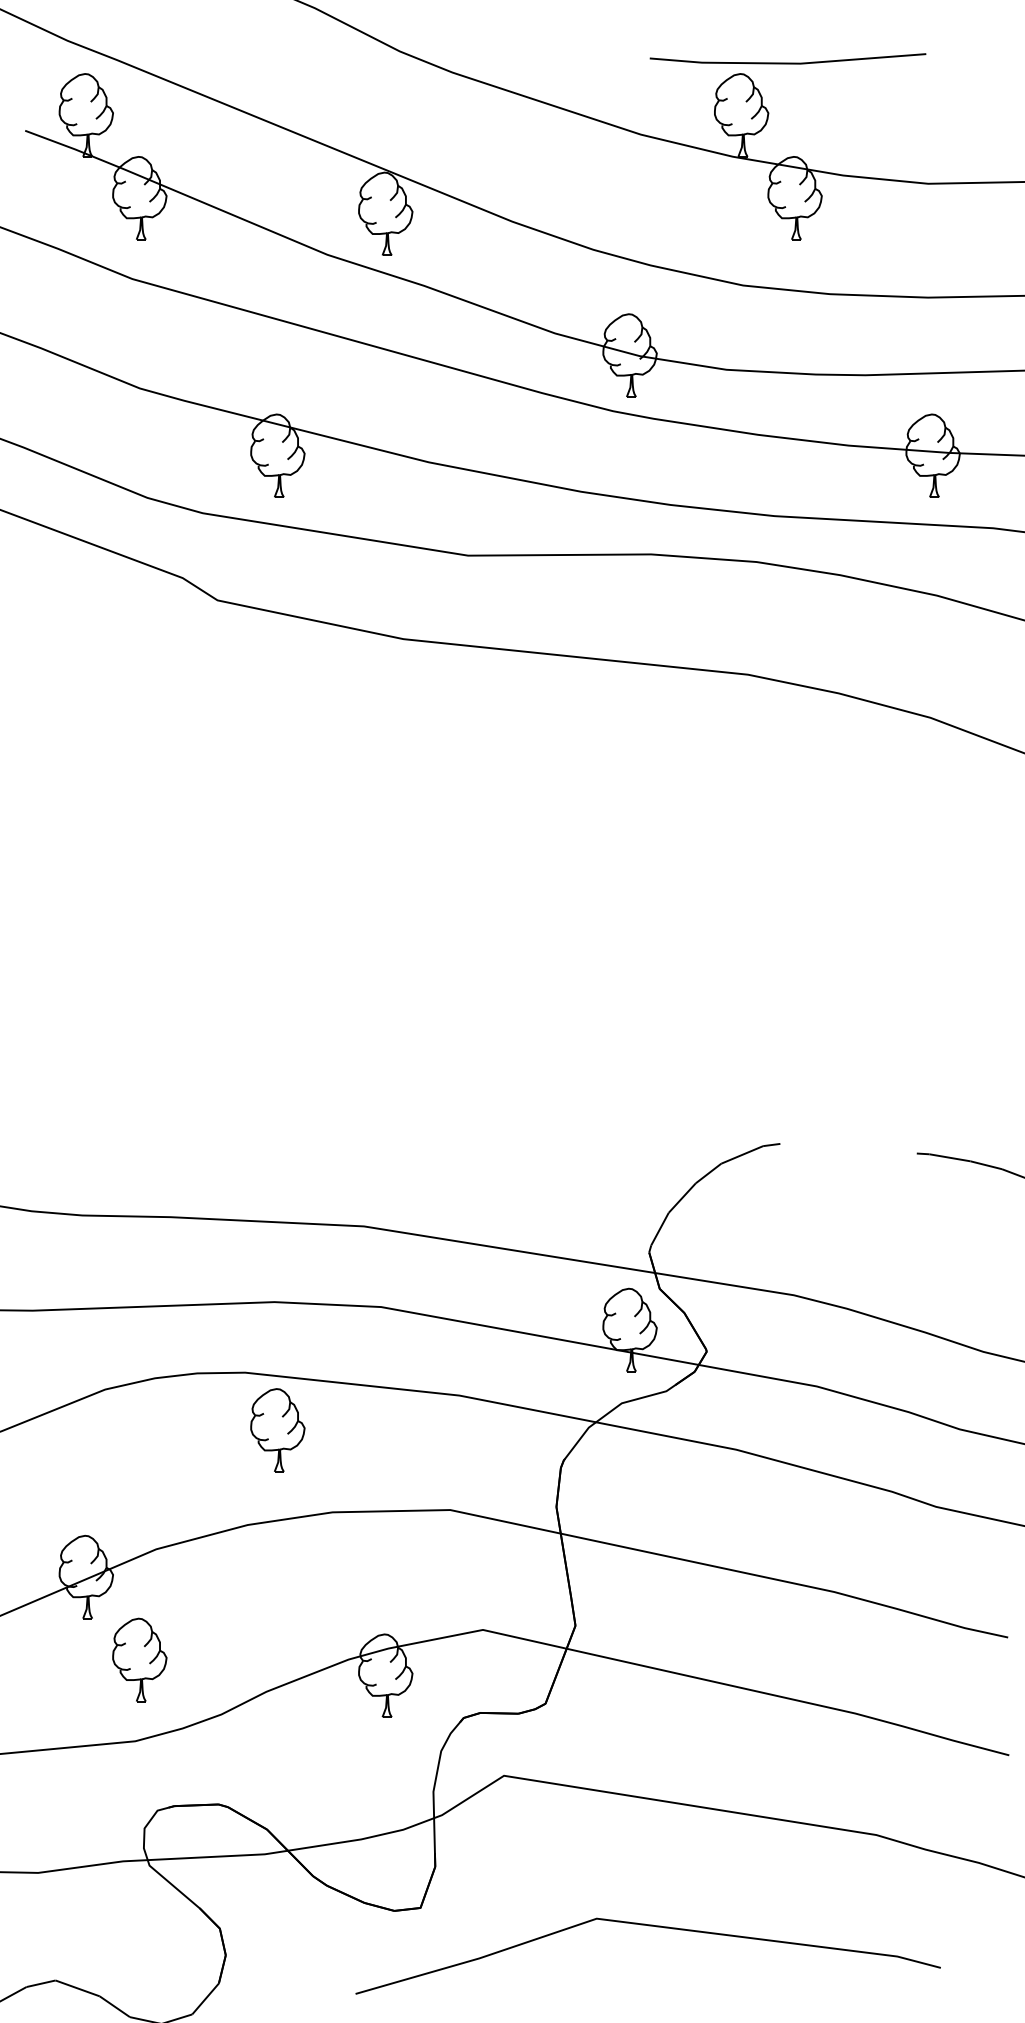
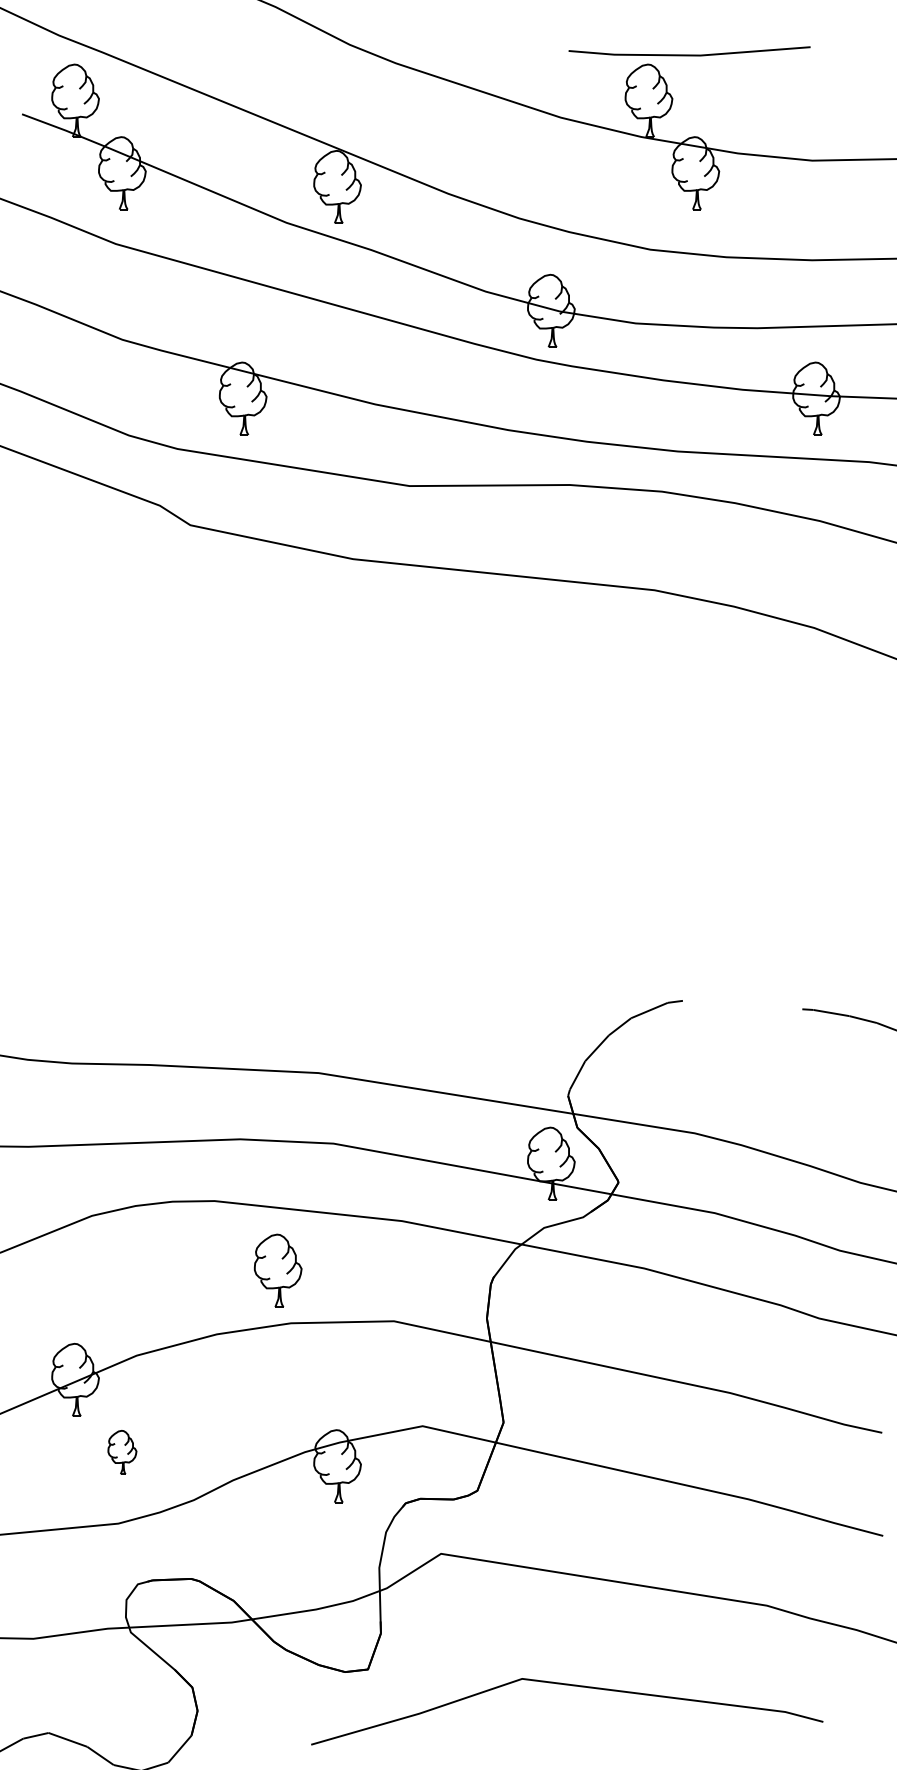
part: (277, 1430) -> (277, 1270), moved
part: (139, 1659) -> (122, 1452), size x0.6

